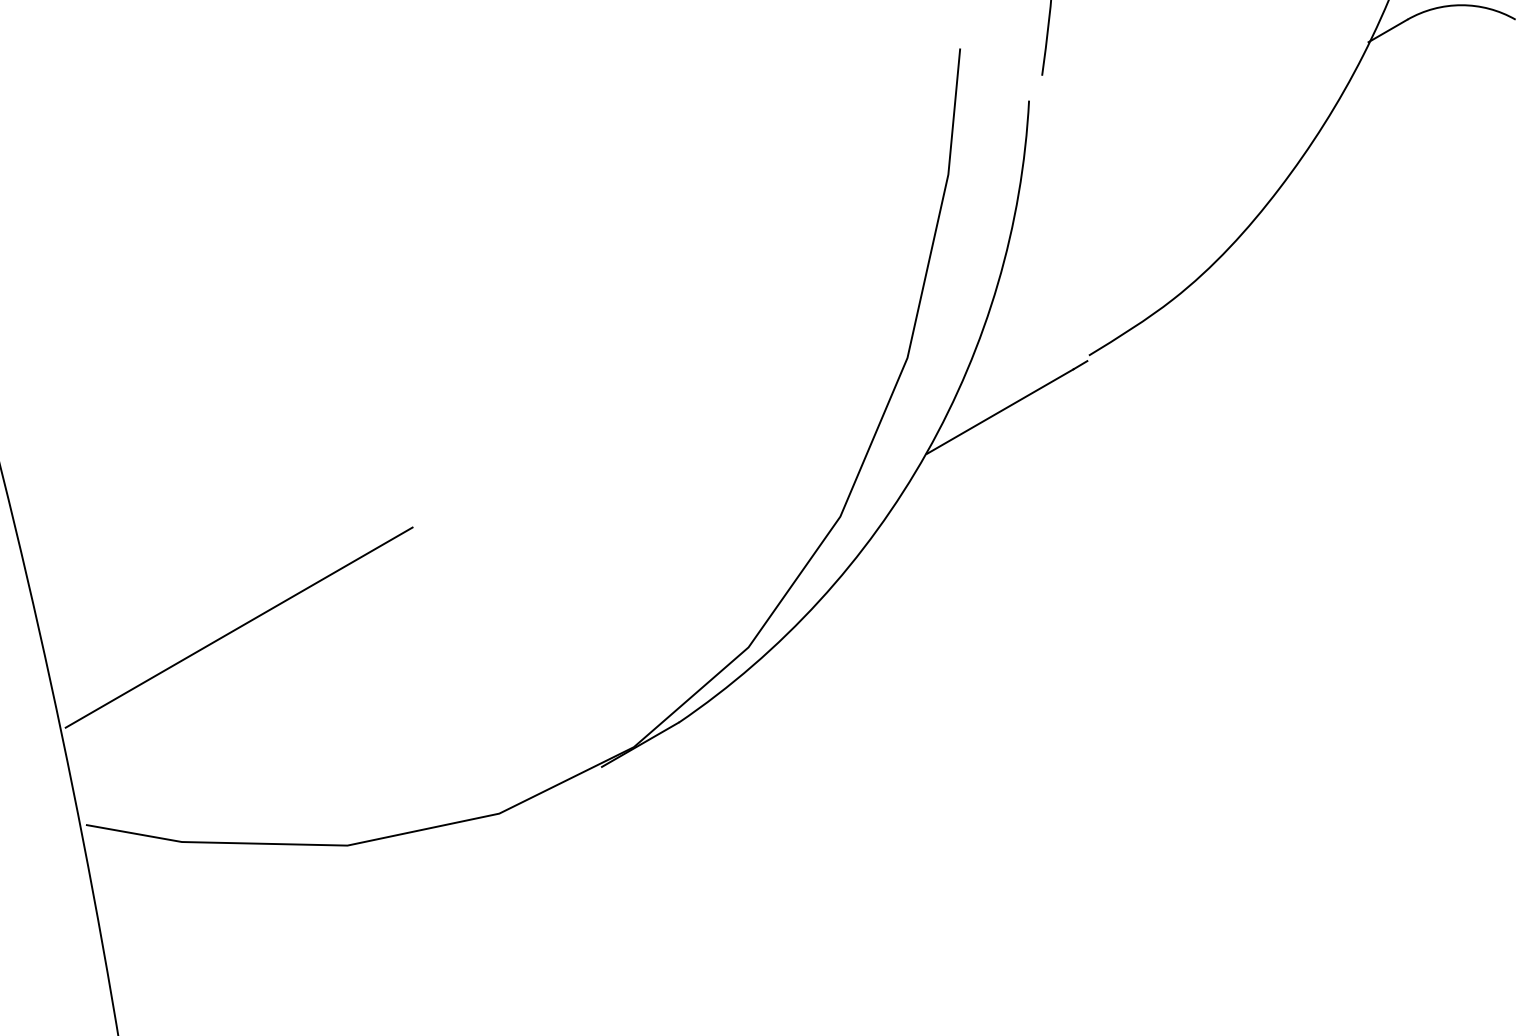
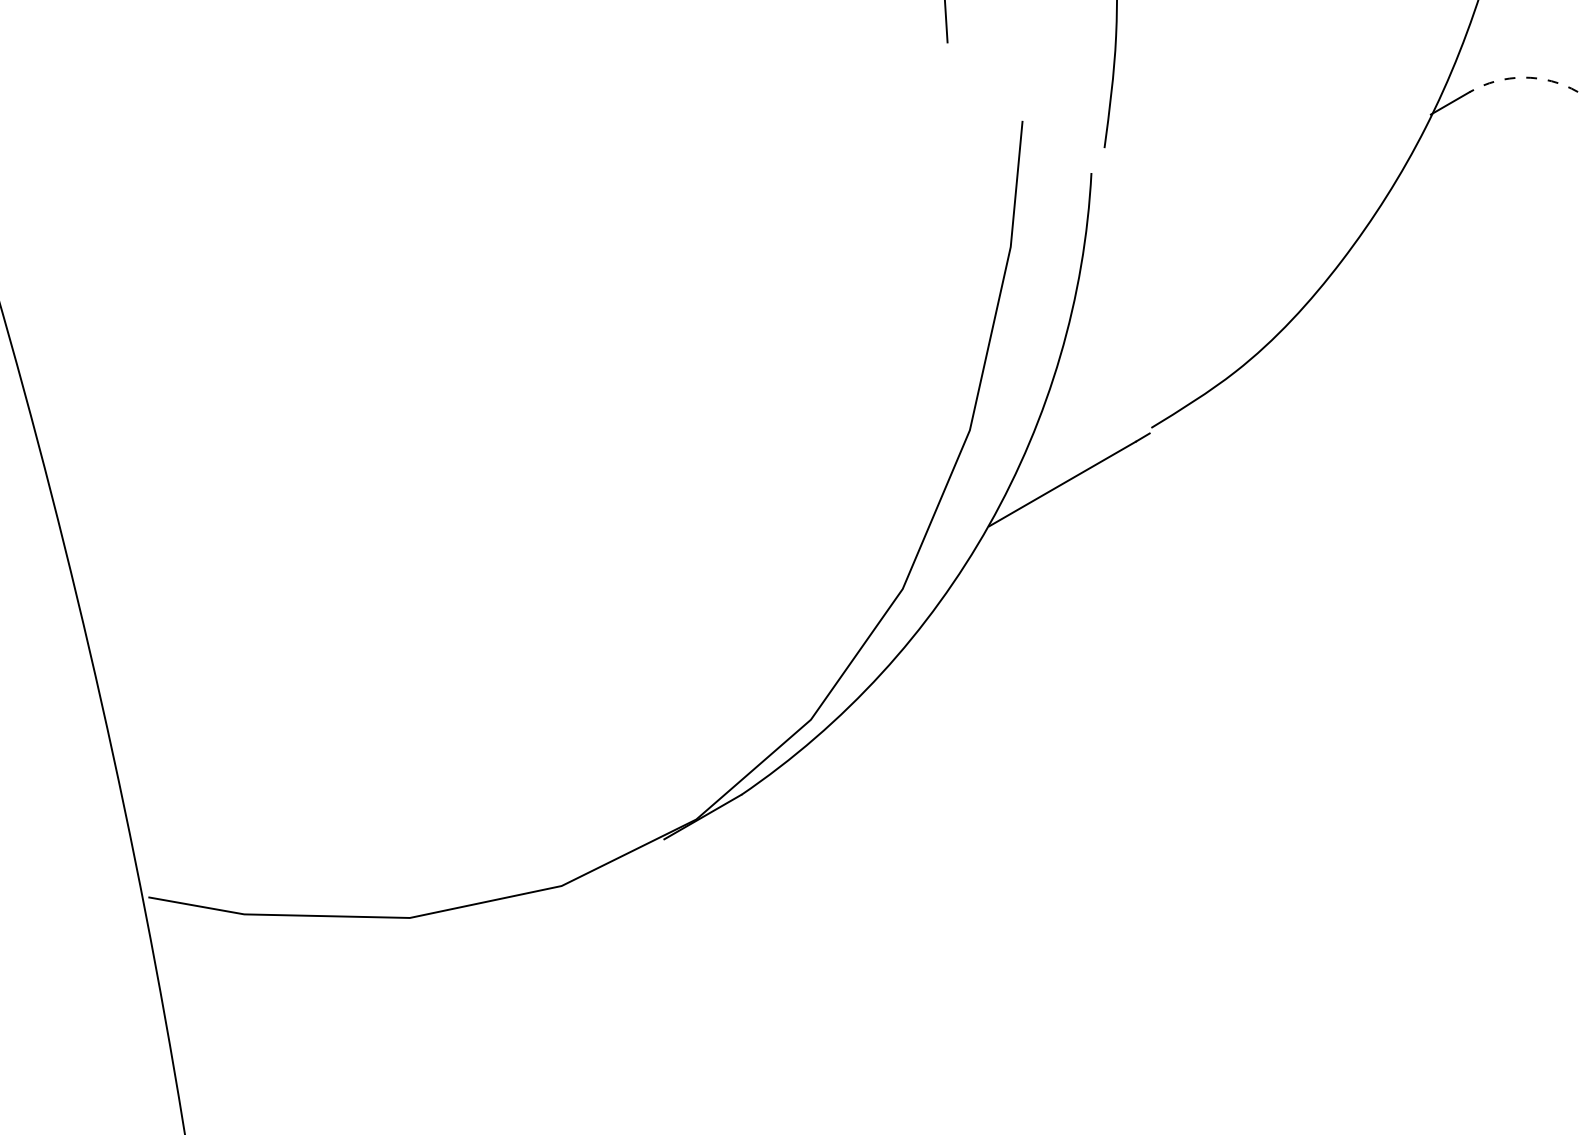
arc: (1461, 5) -> (1523, 77), solid -> dashed
line: (239, 627) -> (301, 699), removed

